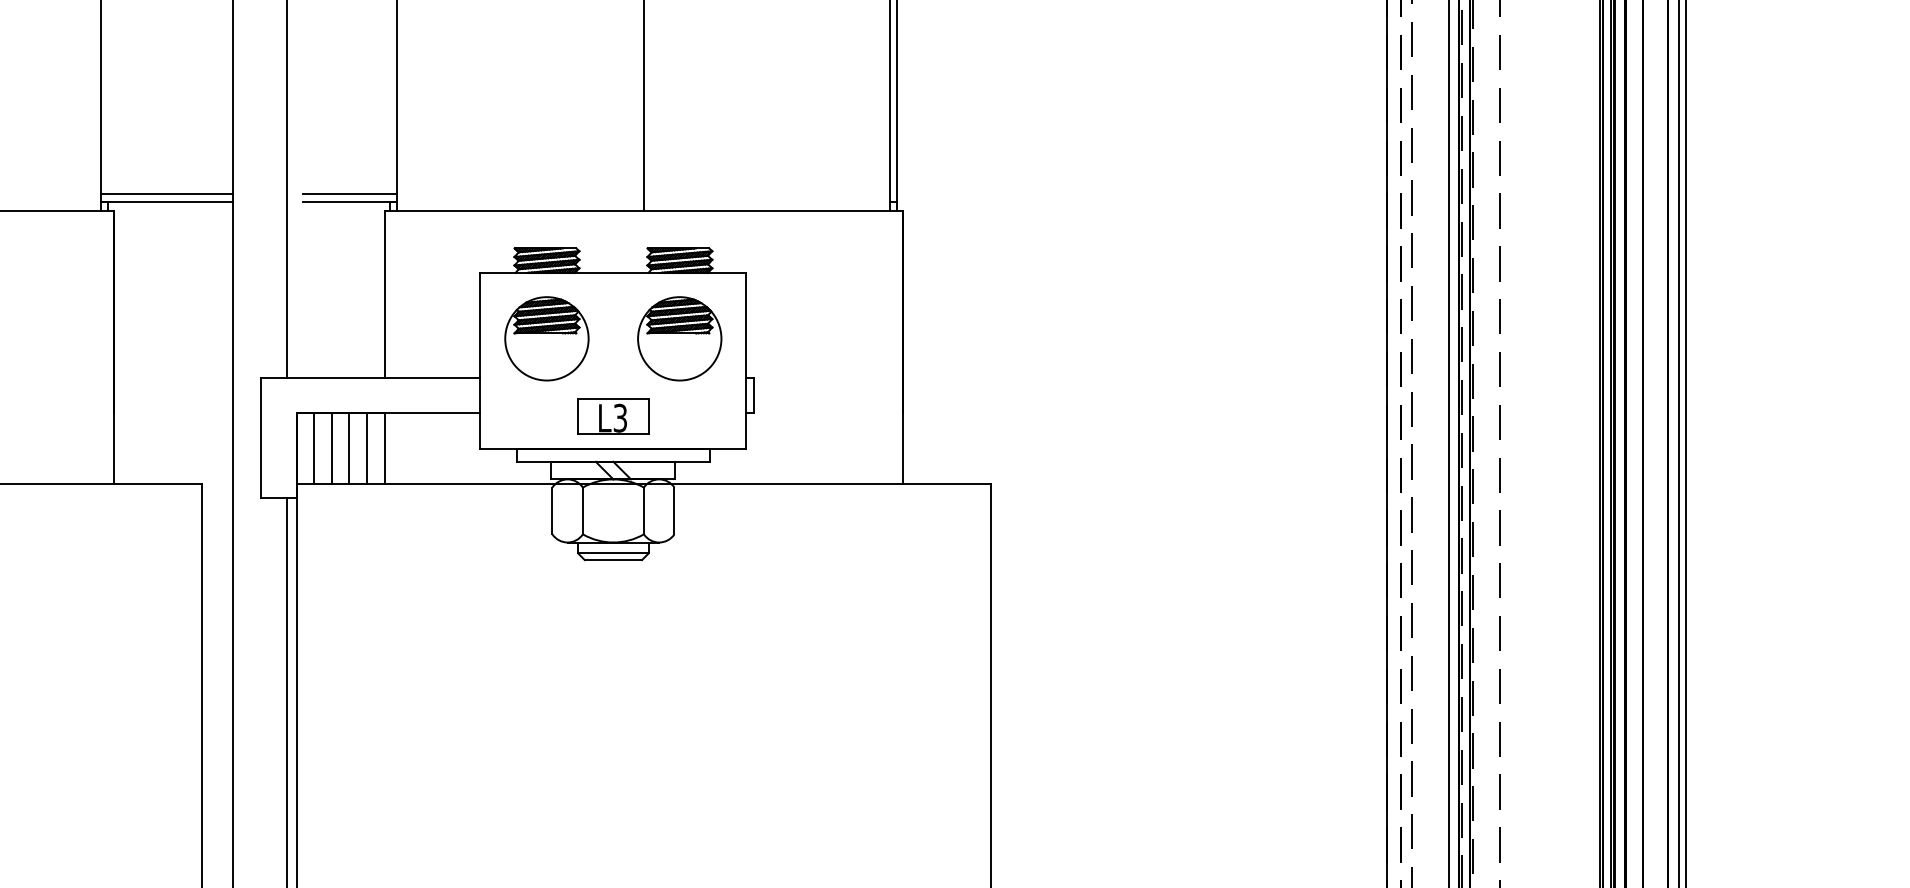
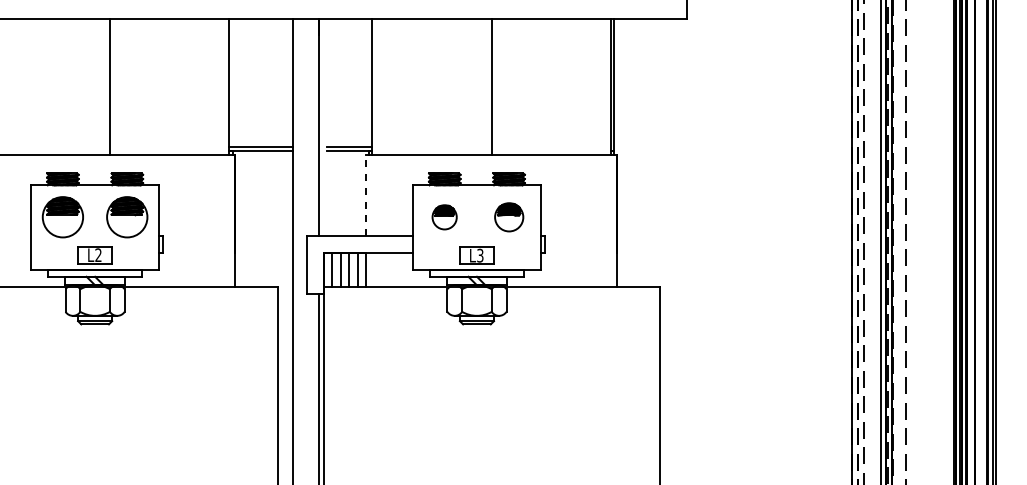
line: (385, 293) -> (366, 195), solid -> dashed
part: (546, 339) -> (444, 217), size x0.6
part: (680, 339) -> (509, 217), size x0.7

